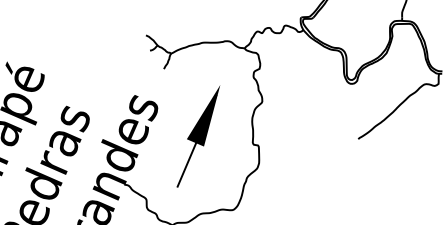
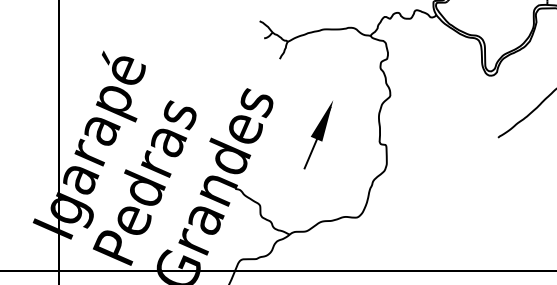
part: (198, 136) -> (318, 134), size x0.6

